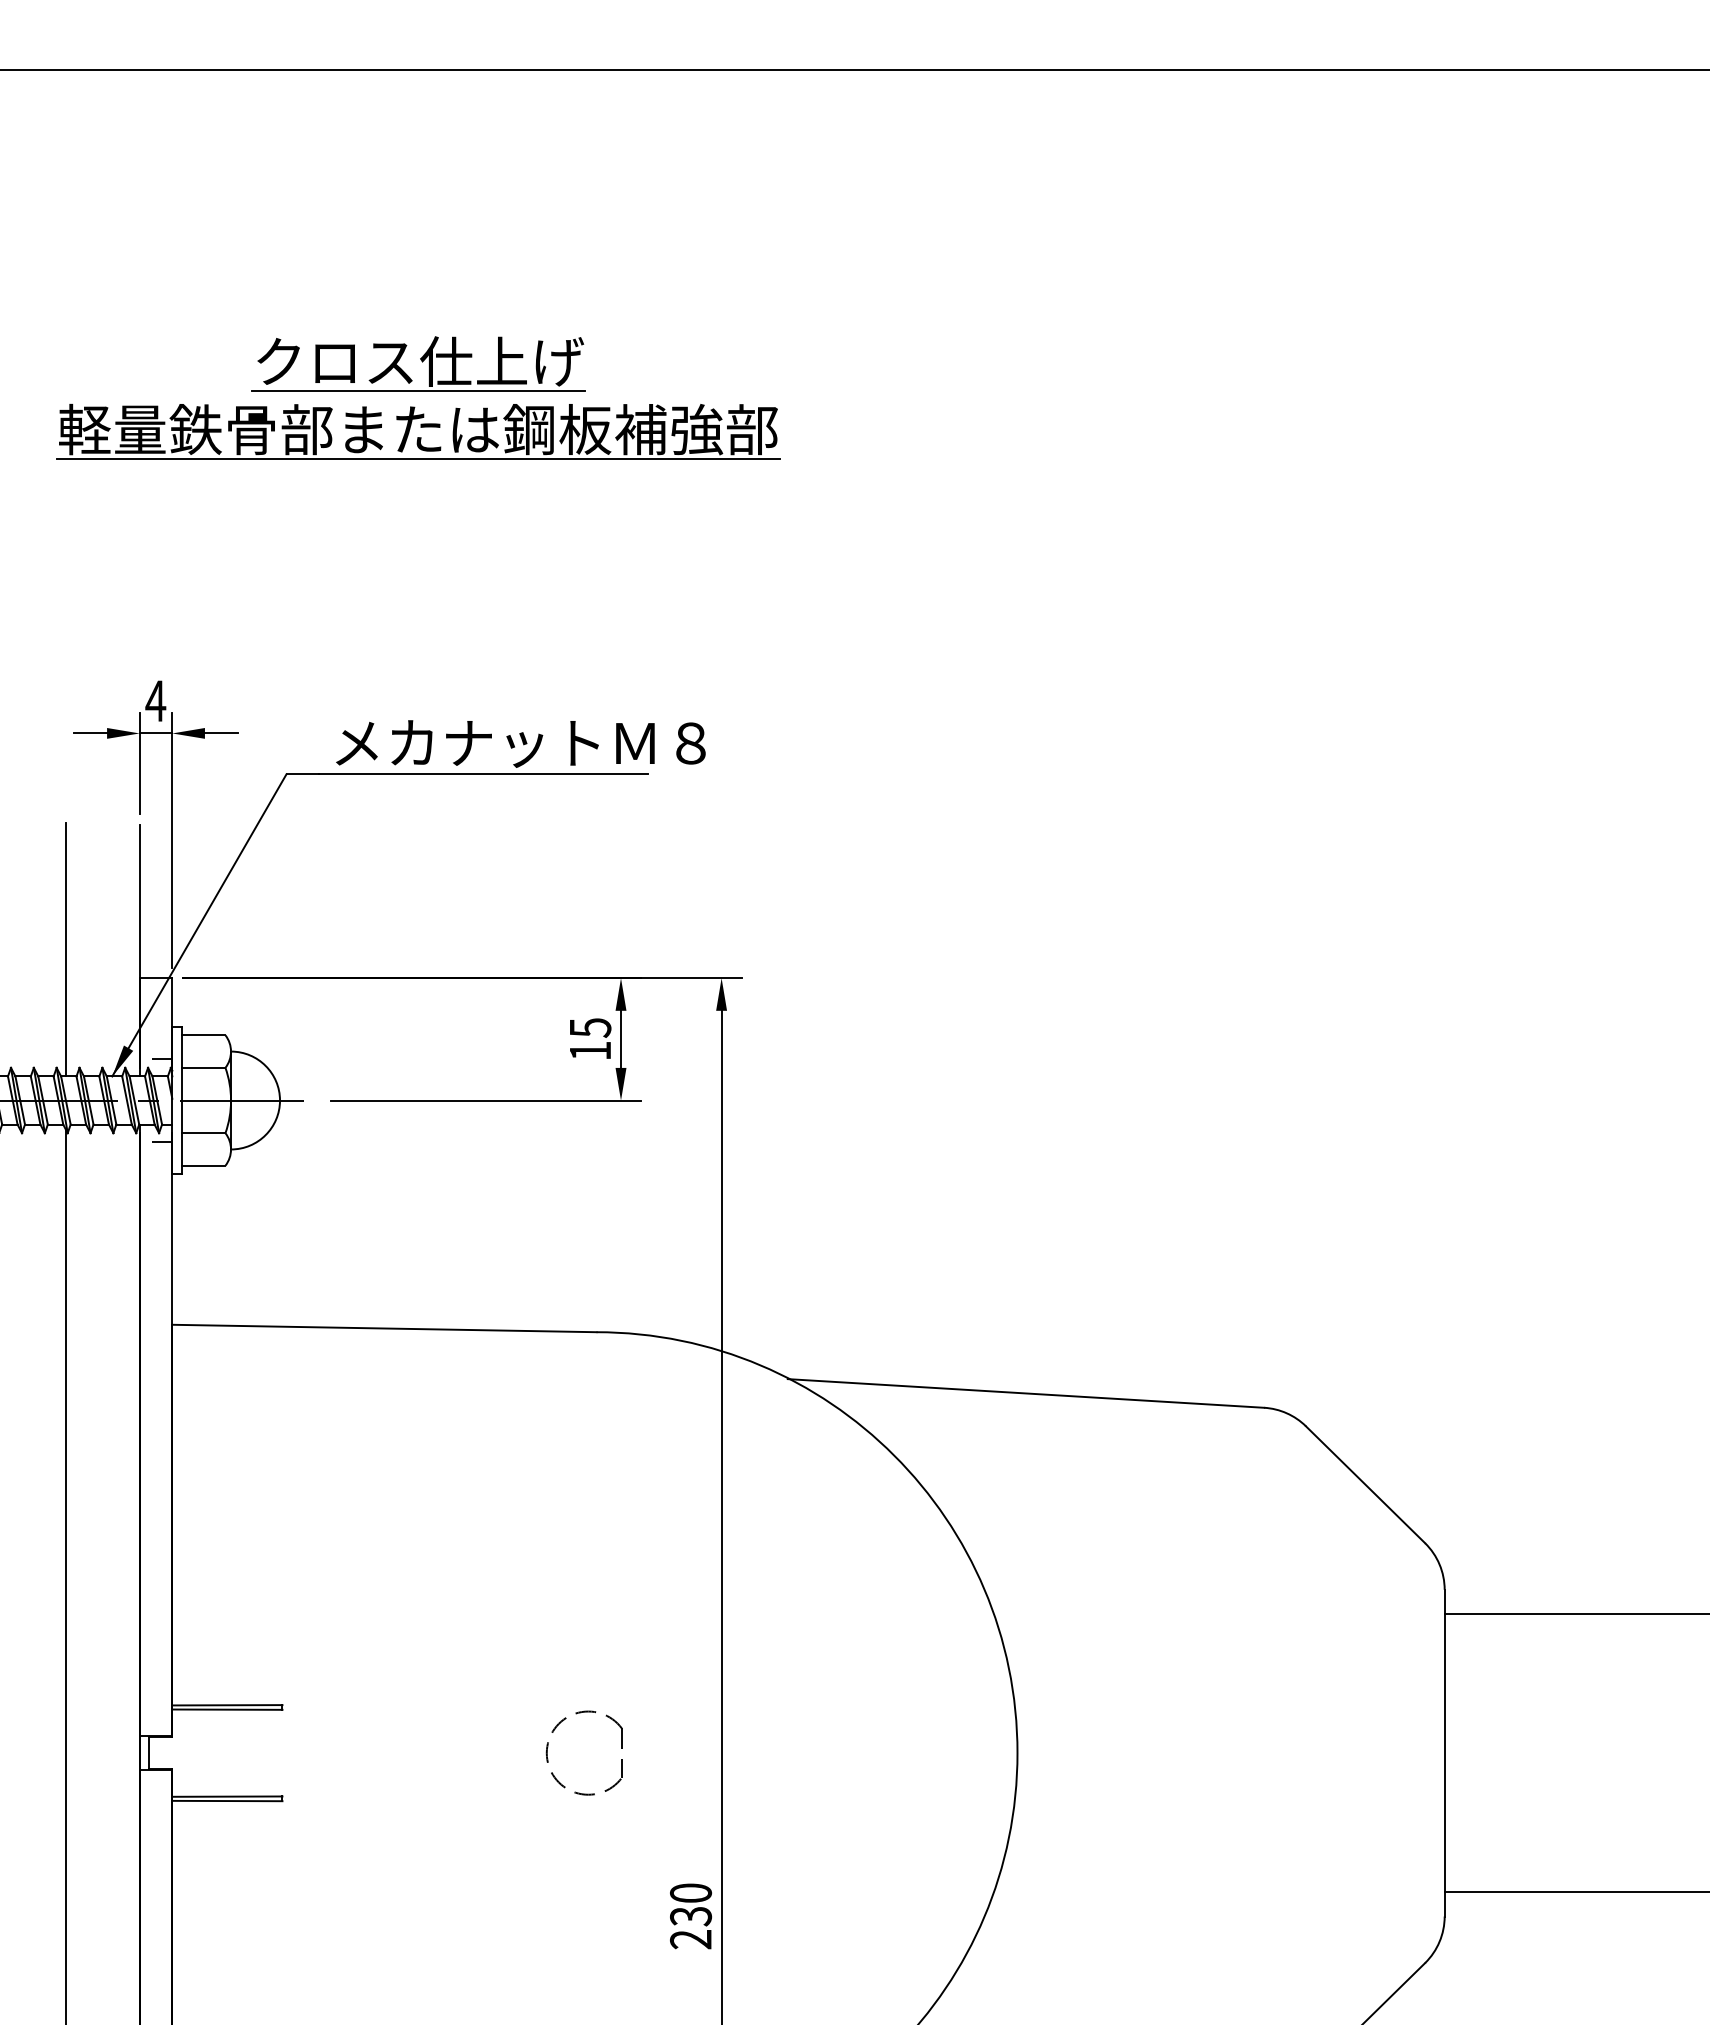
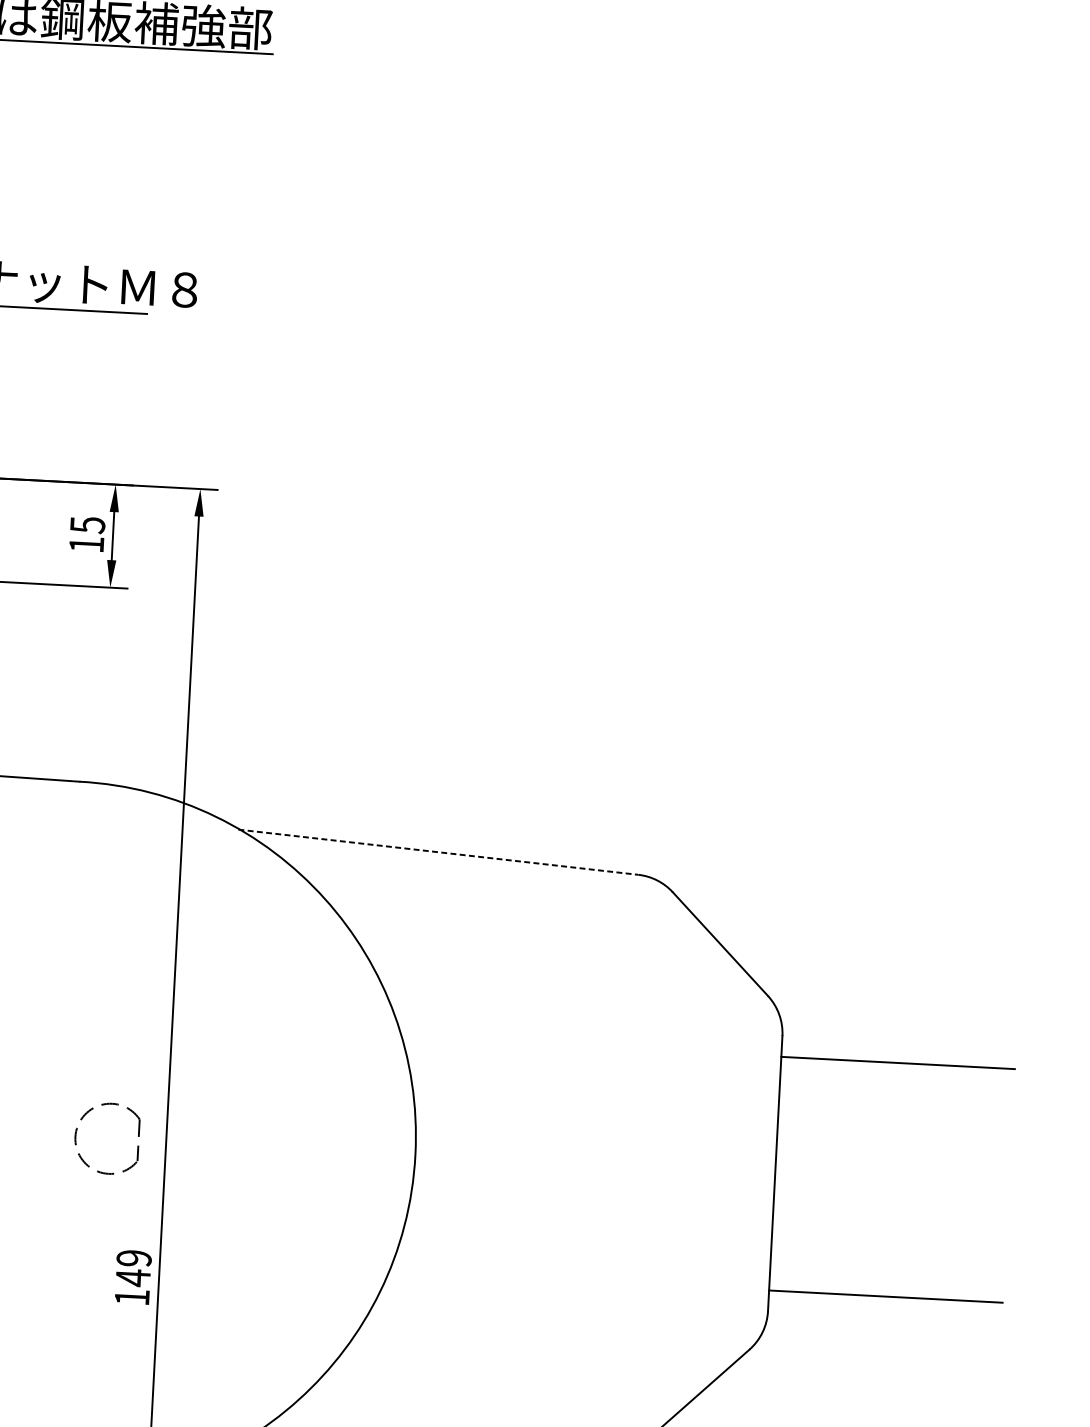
line: (1026, 1393) -> (438, 852), solid -> dashed
part: (548, 1747) -> (77, 1132), moved
text: (691, 1916) -> (133, 1278), 230 -> 149

